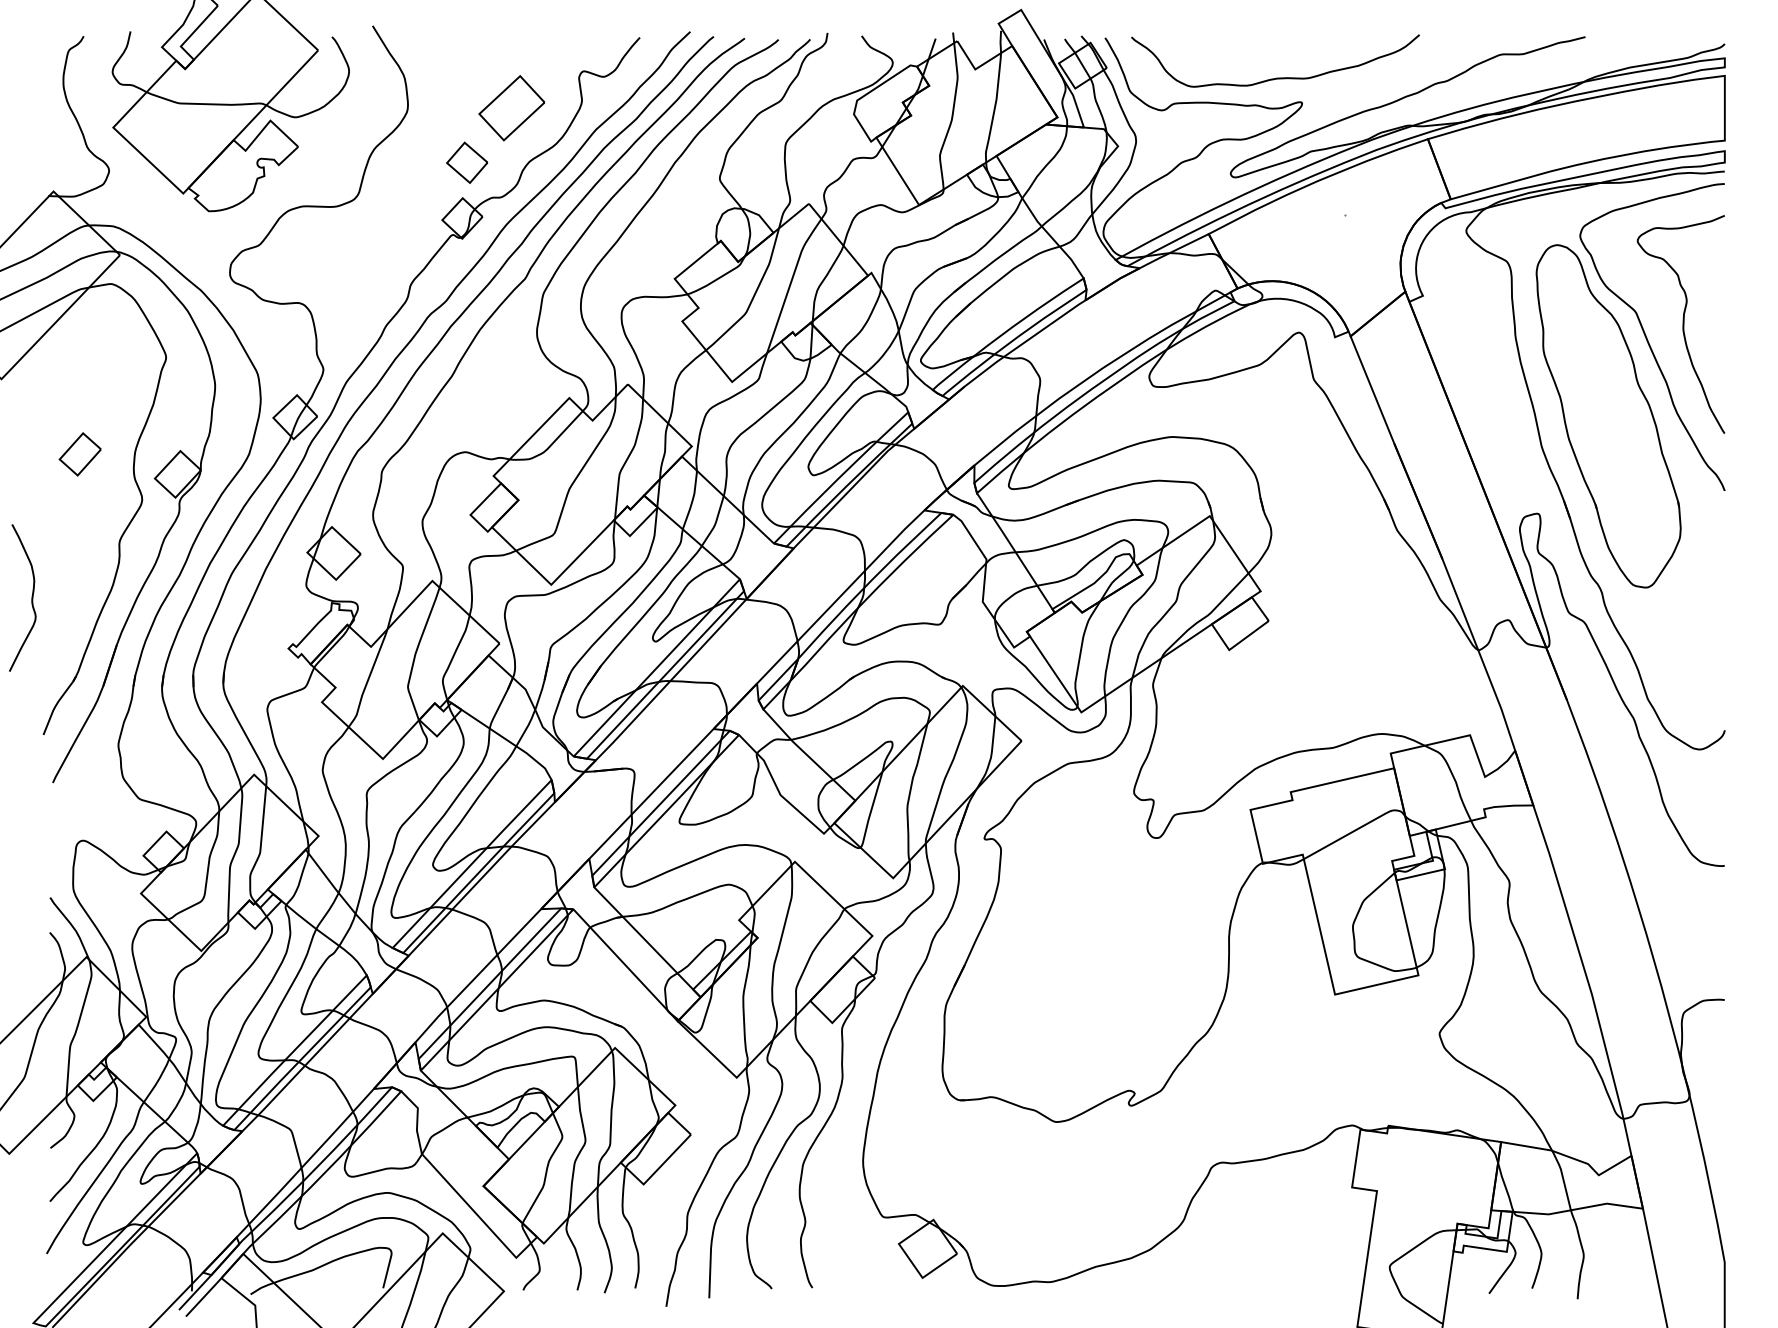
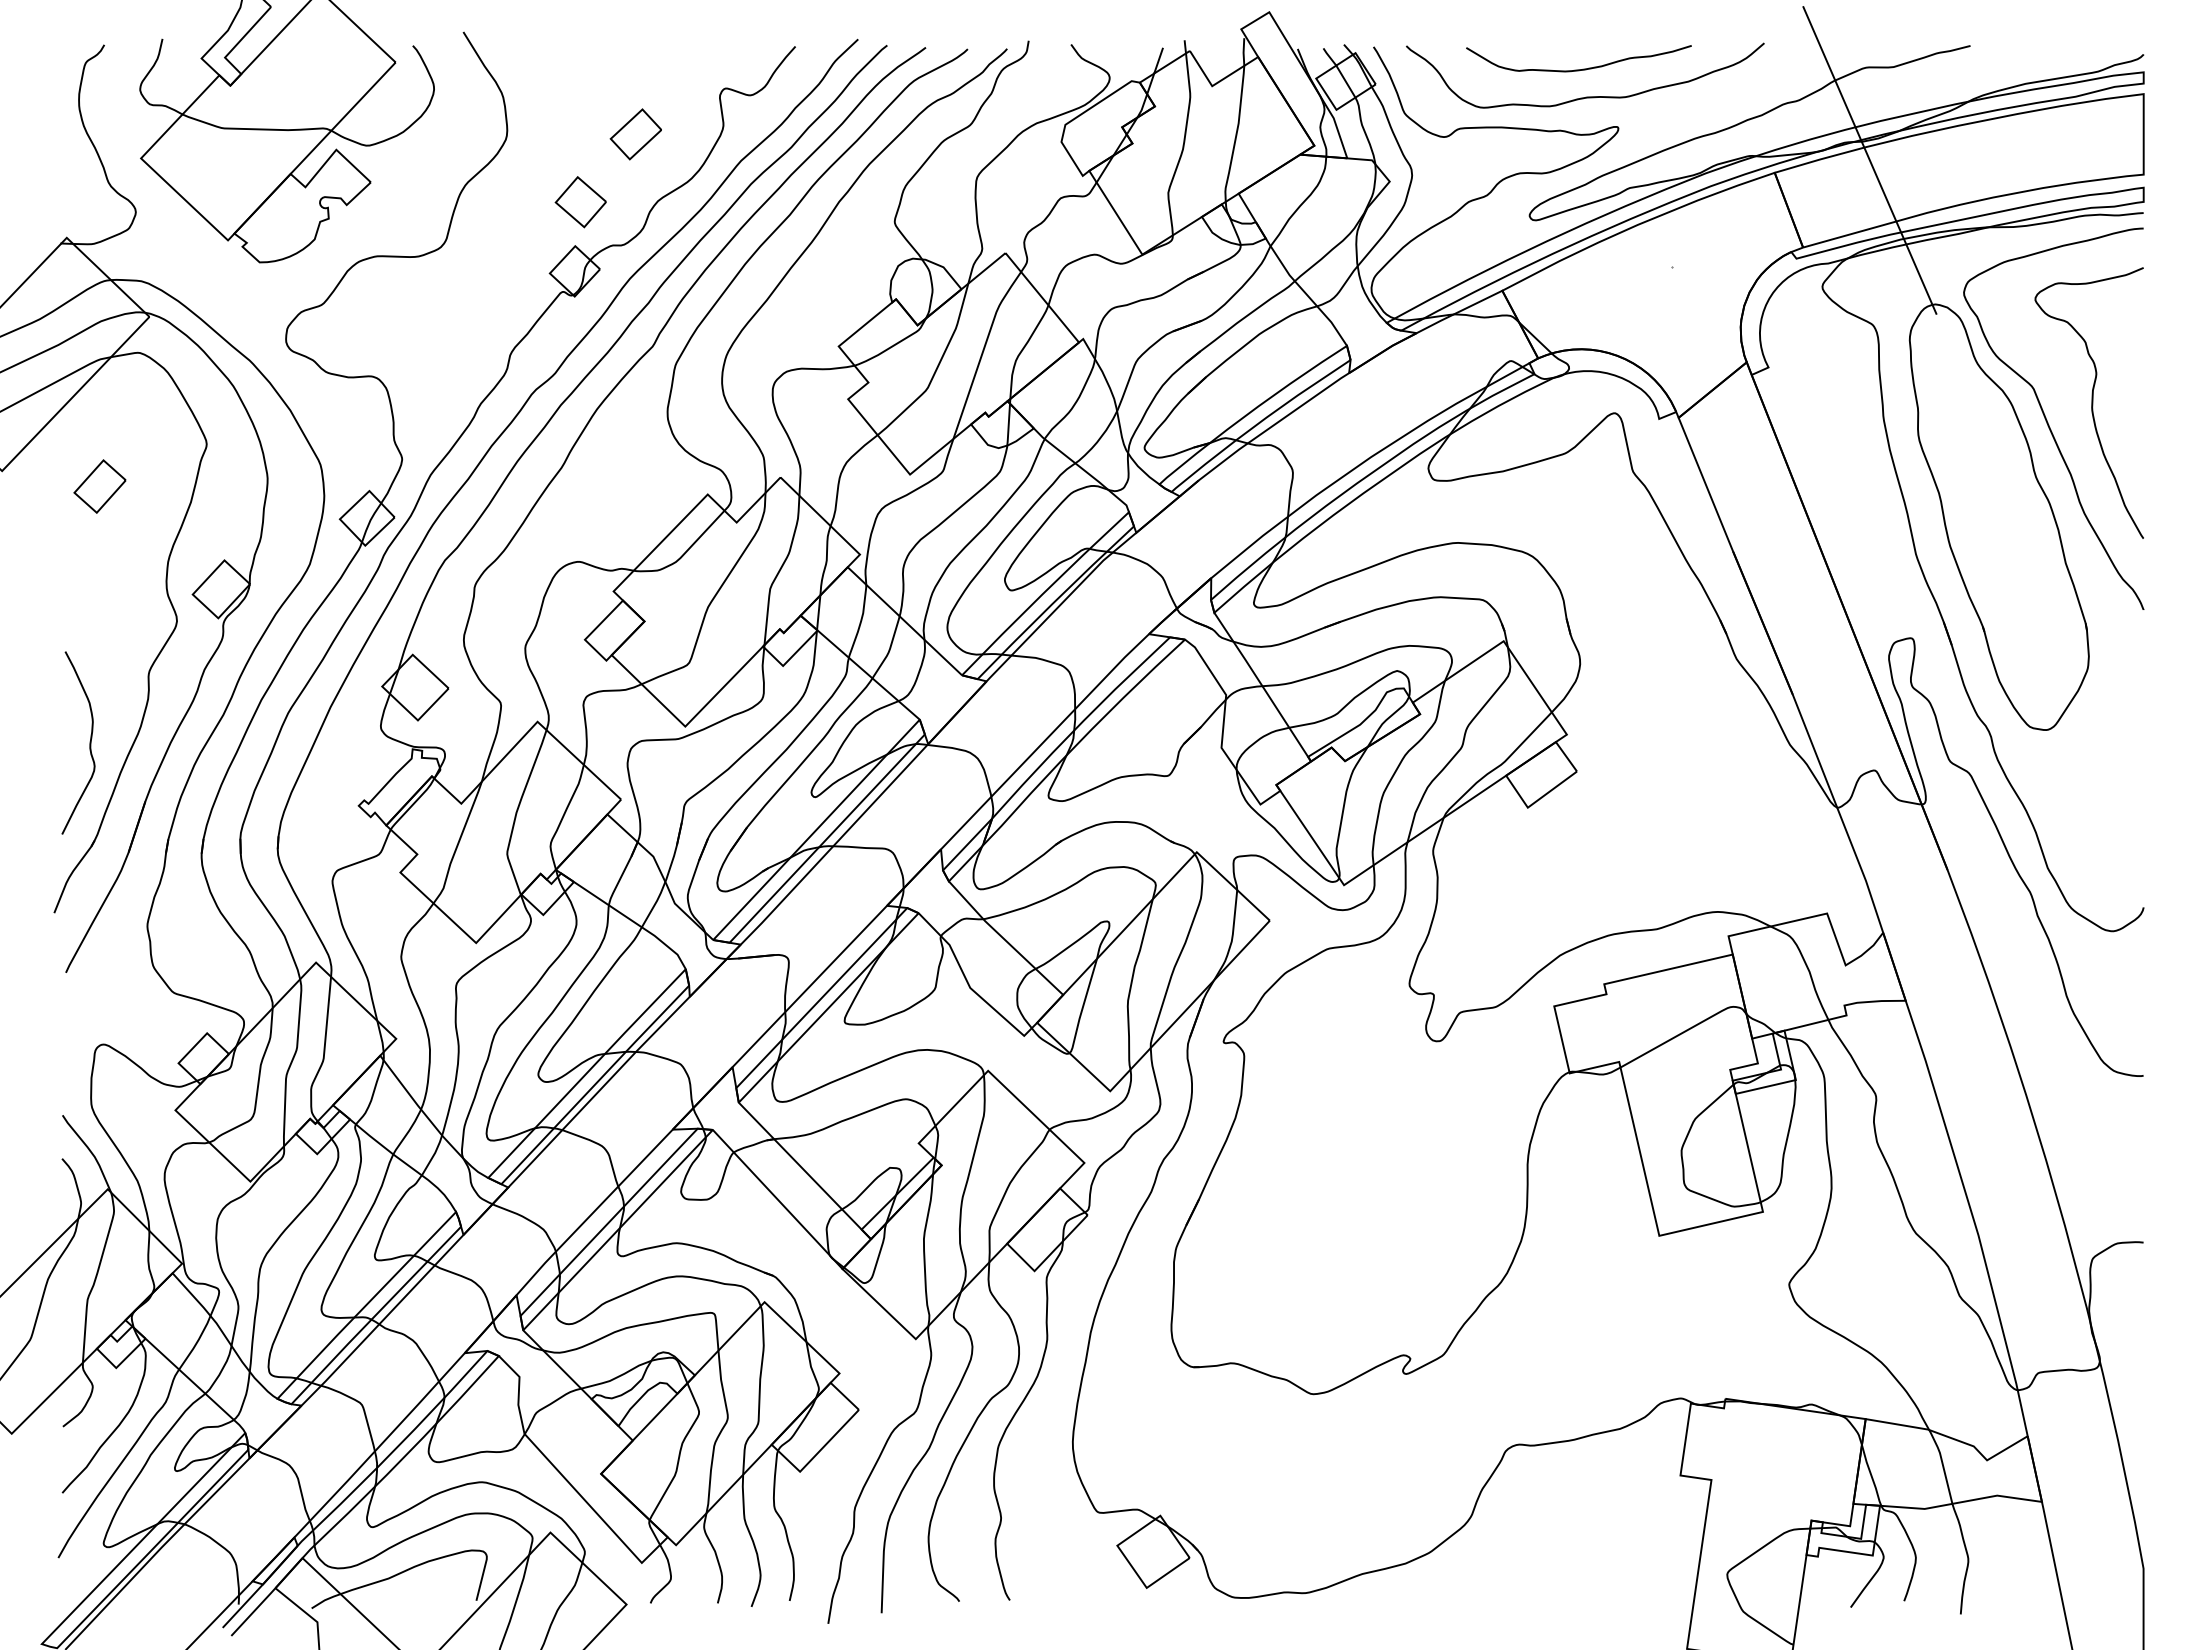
curve: (1270, 56) -> (1578, 69), added
part: (511, 108) -> (635, 134), size x0.62
line: (1504, 129) -> (1869, 160), added
part: (79, 454) -> (99, 486), moved
curve: (31, 597) -> (89, 742), moved

